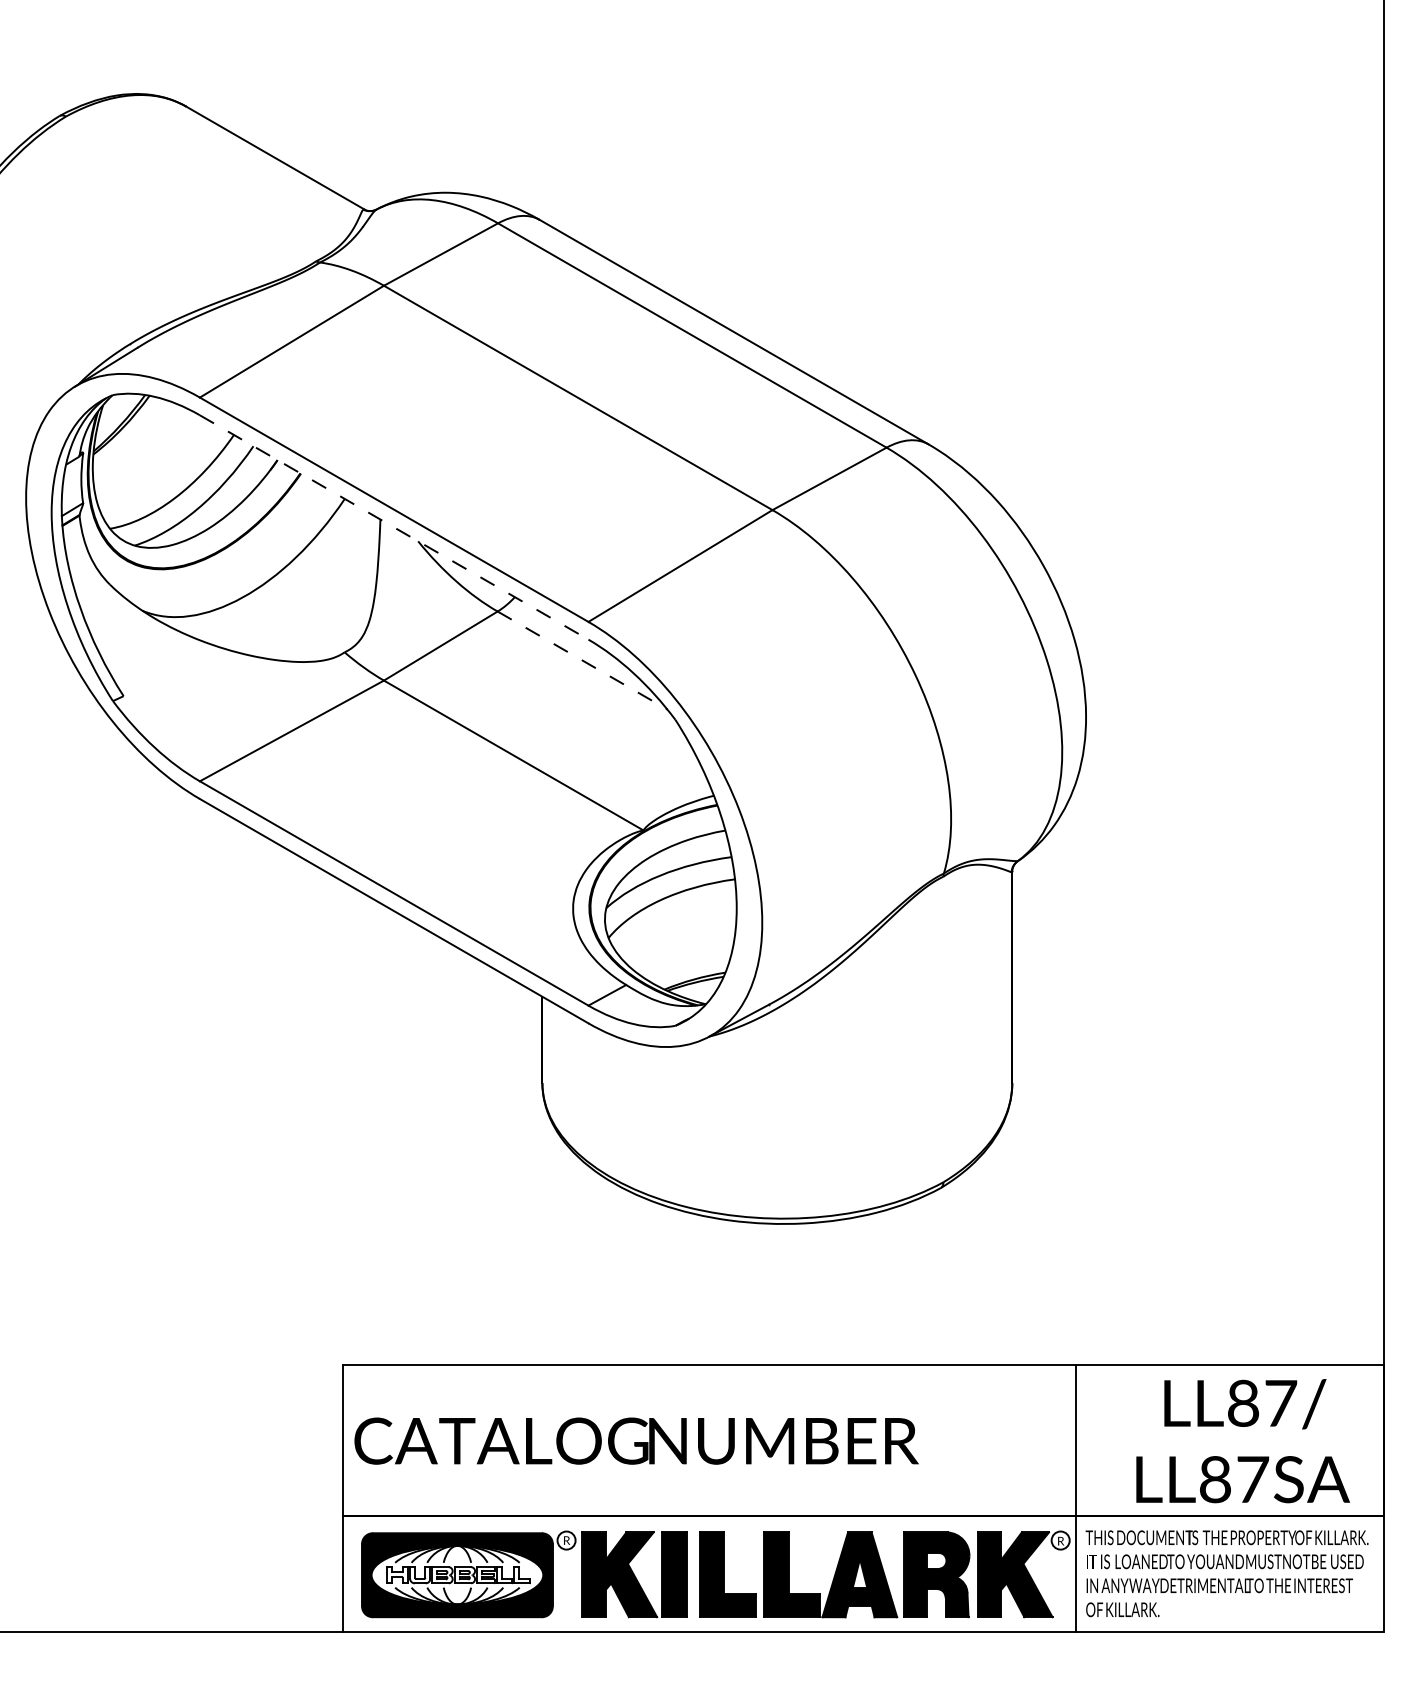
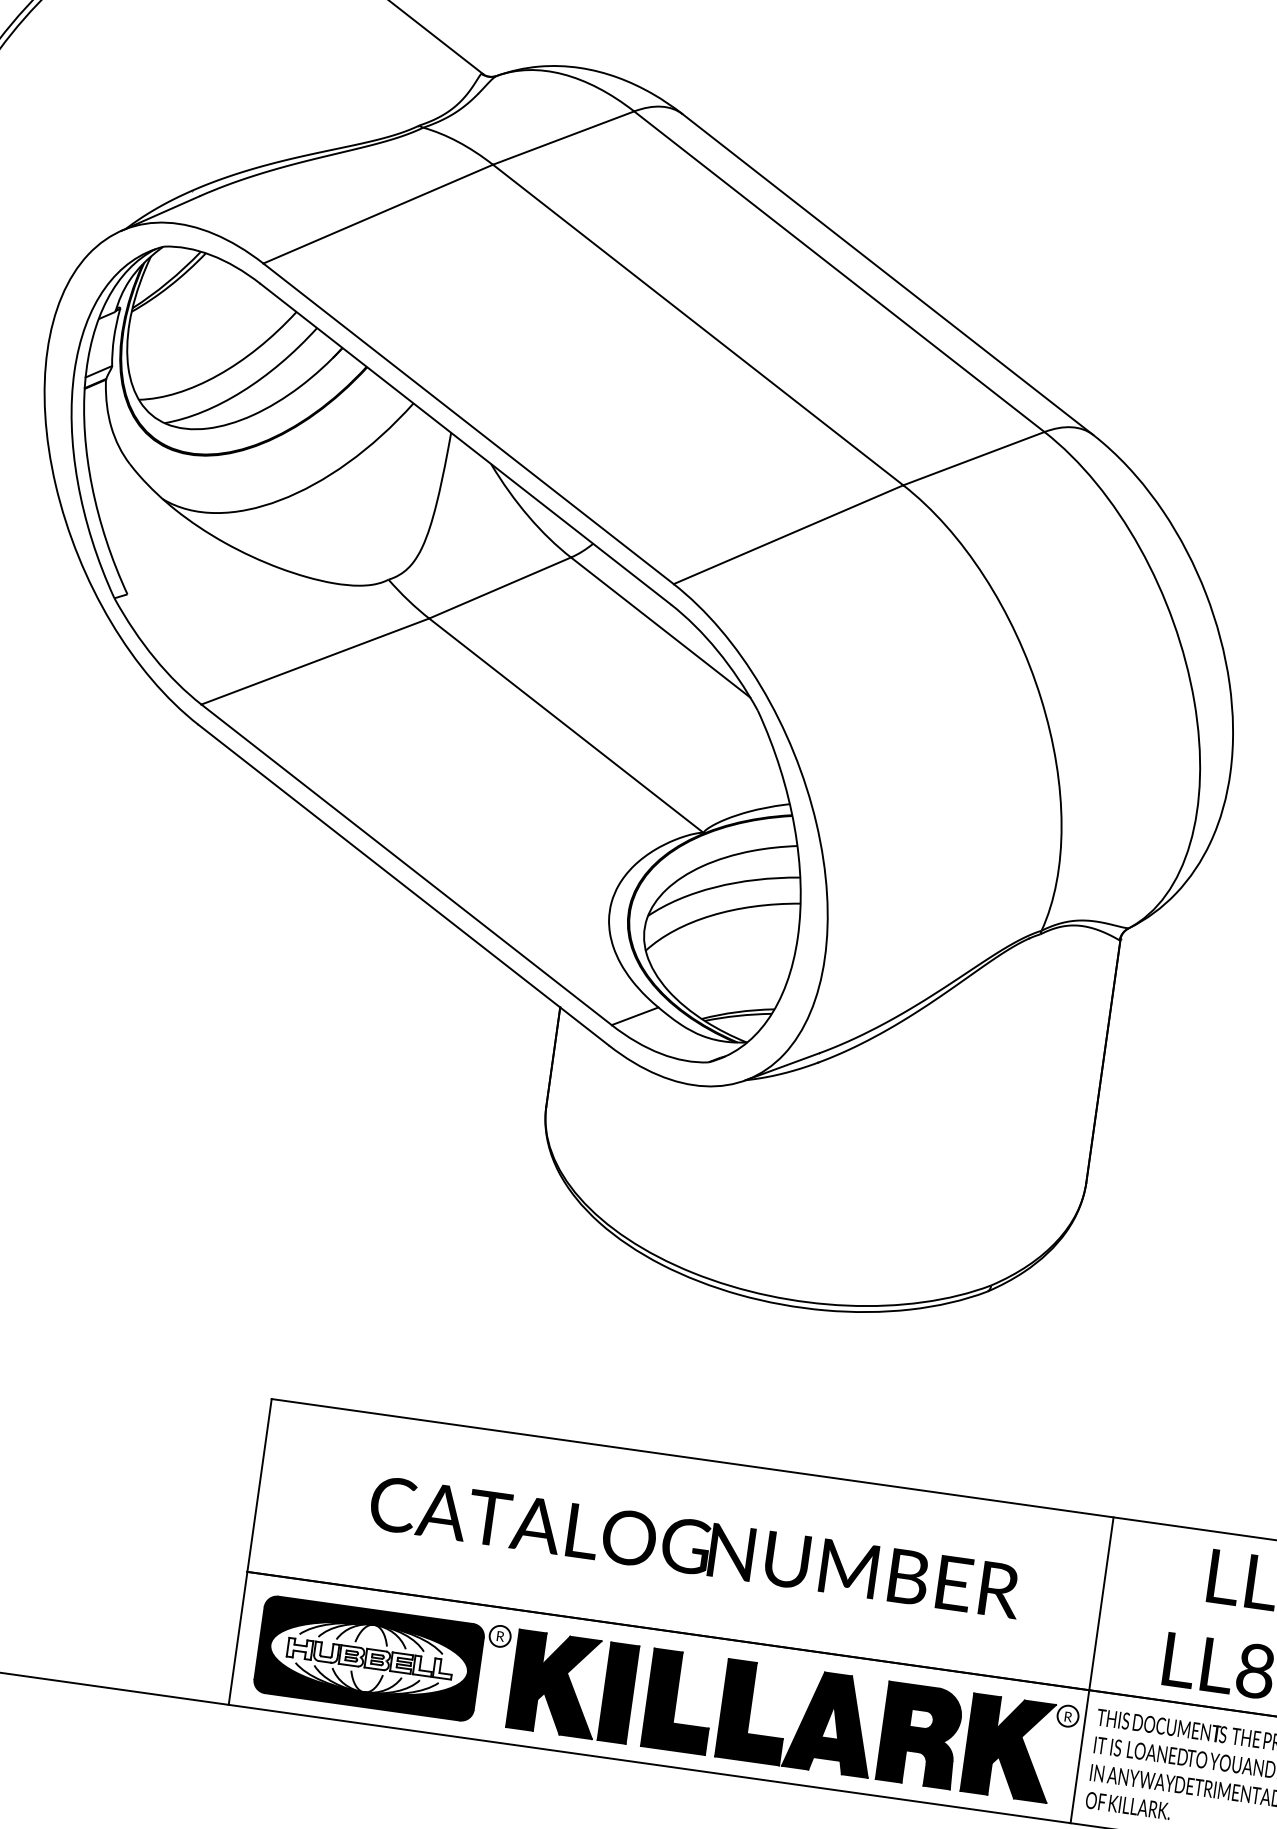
line: (394, 527) -> (466, 444), dashed -> solid
line: (582, 660) -> (660, 627), dashed -> solid
text: (636, 1440) -> (695, 1546), moved

